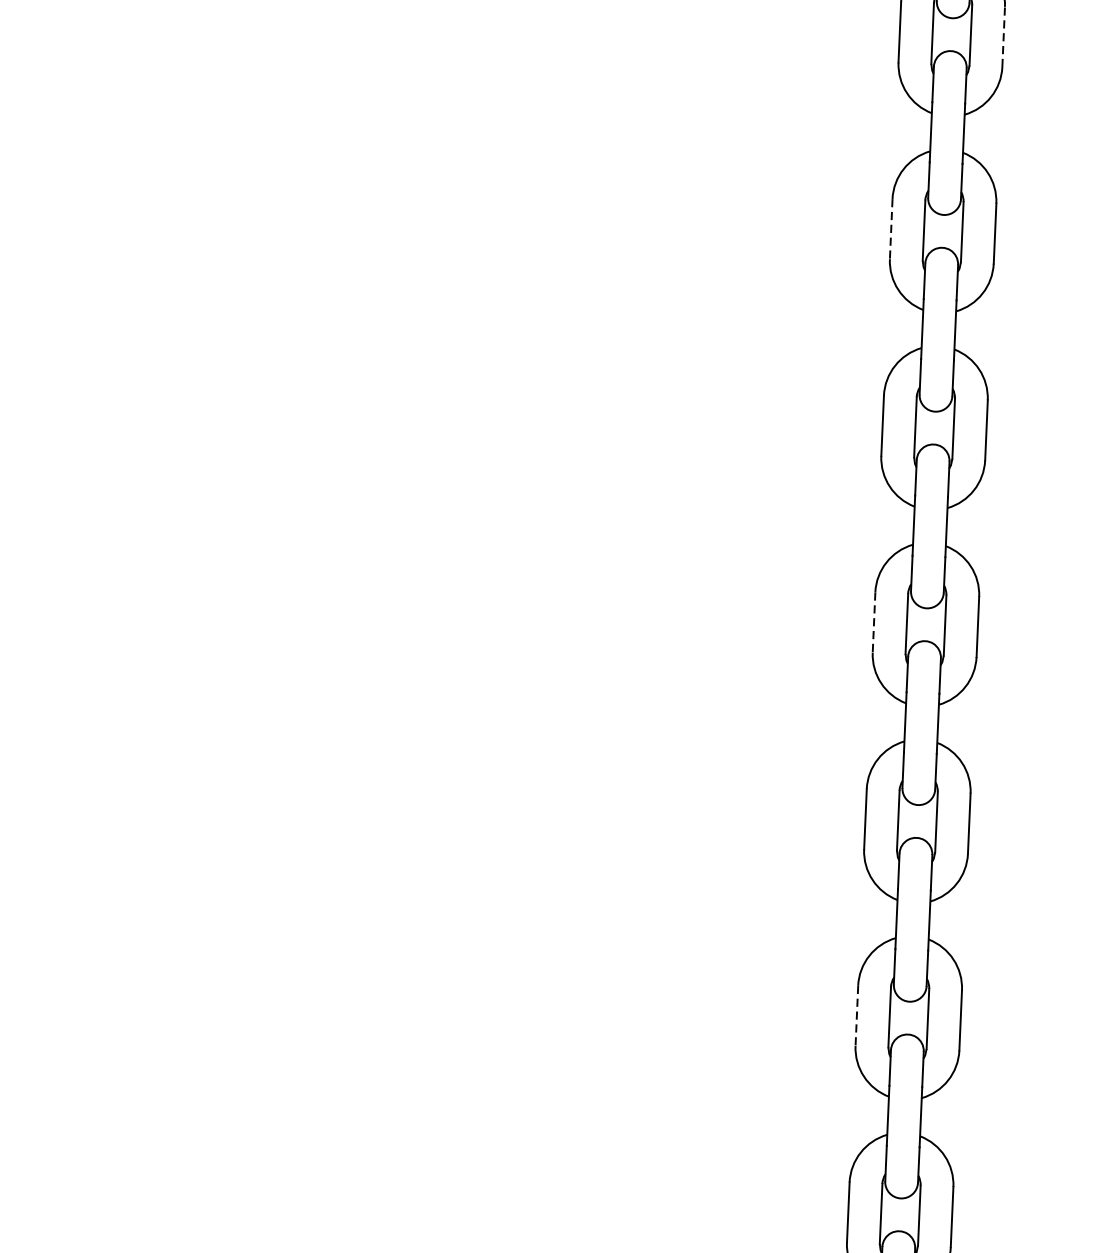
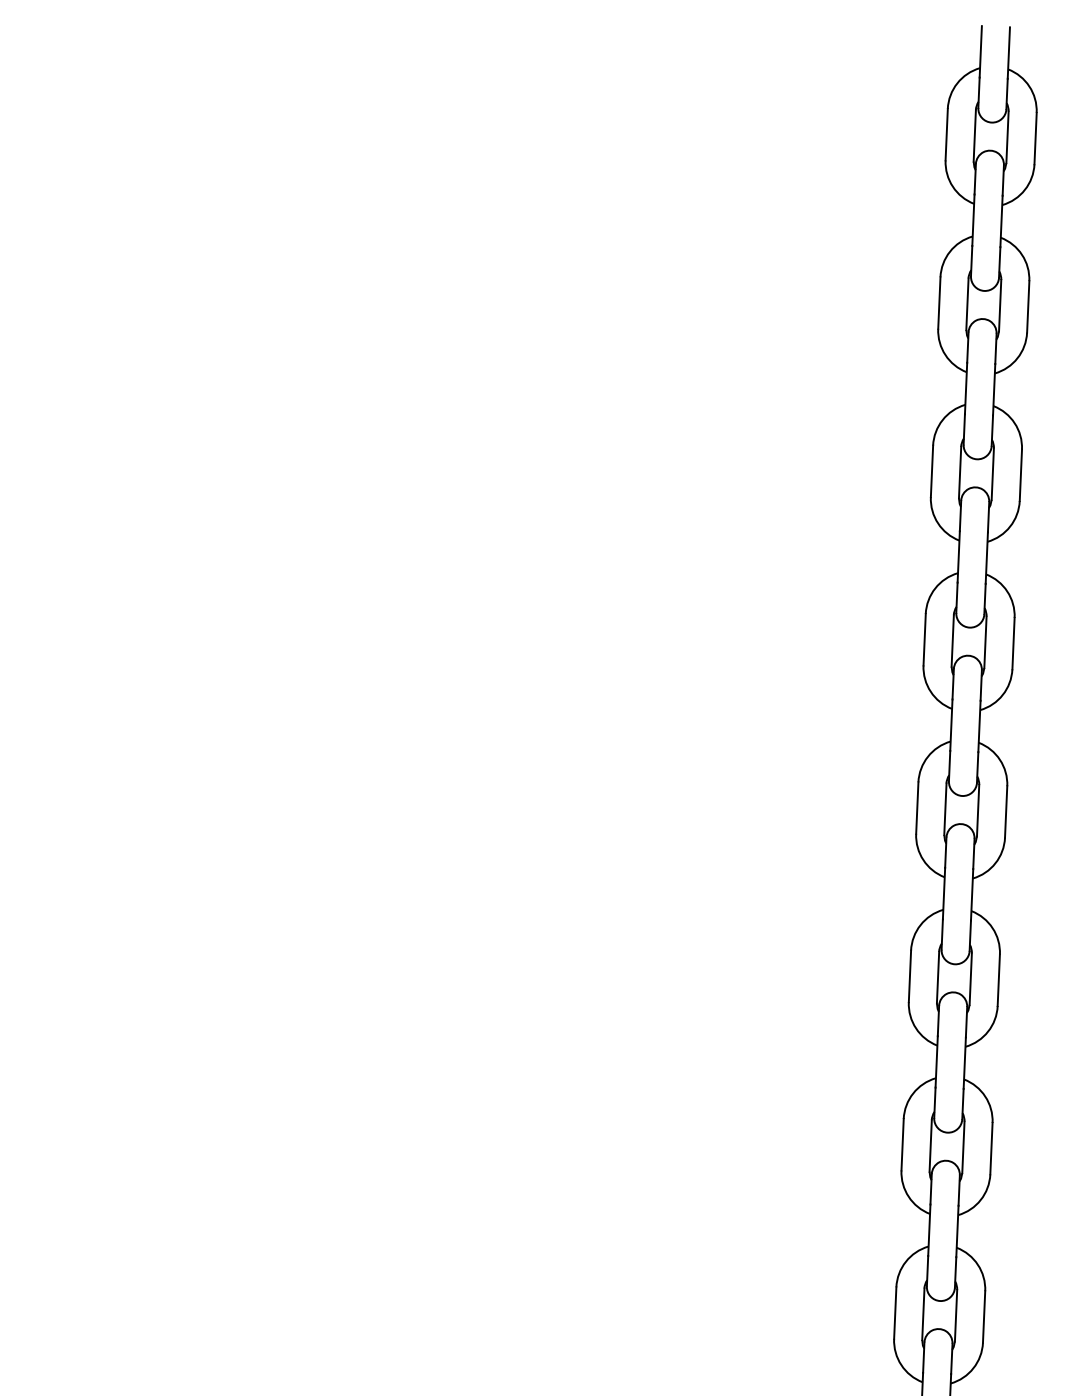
line: (1003, 36) -> (1035, 138), dashed -> solid
line: (891, 229) -> (939, 303), dashed -> solid
line: (873, 622) -> (924, 639), dashed -> solid
line: (856, 1015) -> (909, 976), dashed -> solid

